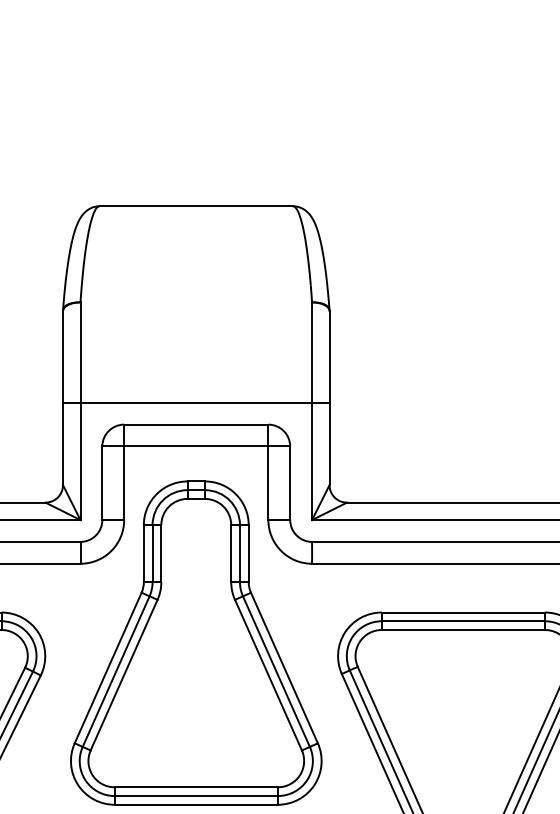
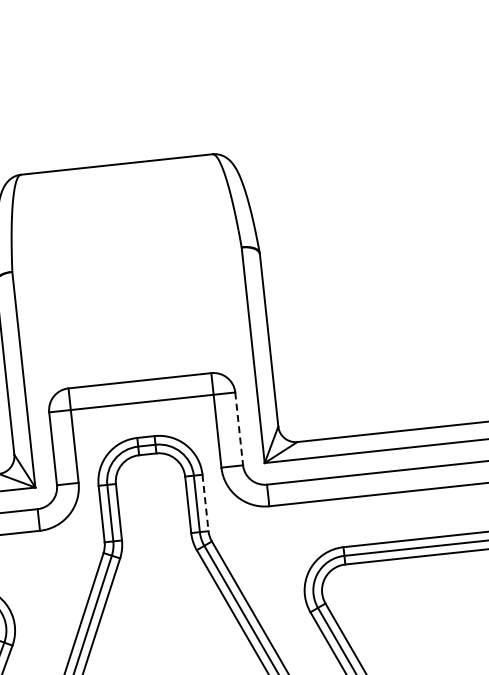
line: (196, 402) -> (137, 358), removed
line: (290, 483) -> (239, 429), solid -> dashed
line: (248, 553) -> (205, 502), solid -> dashed

